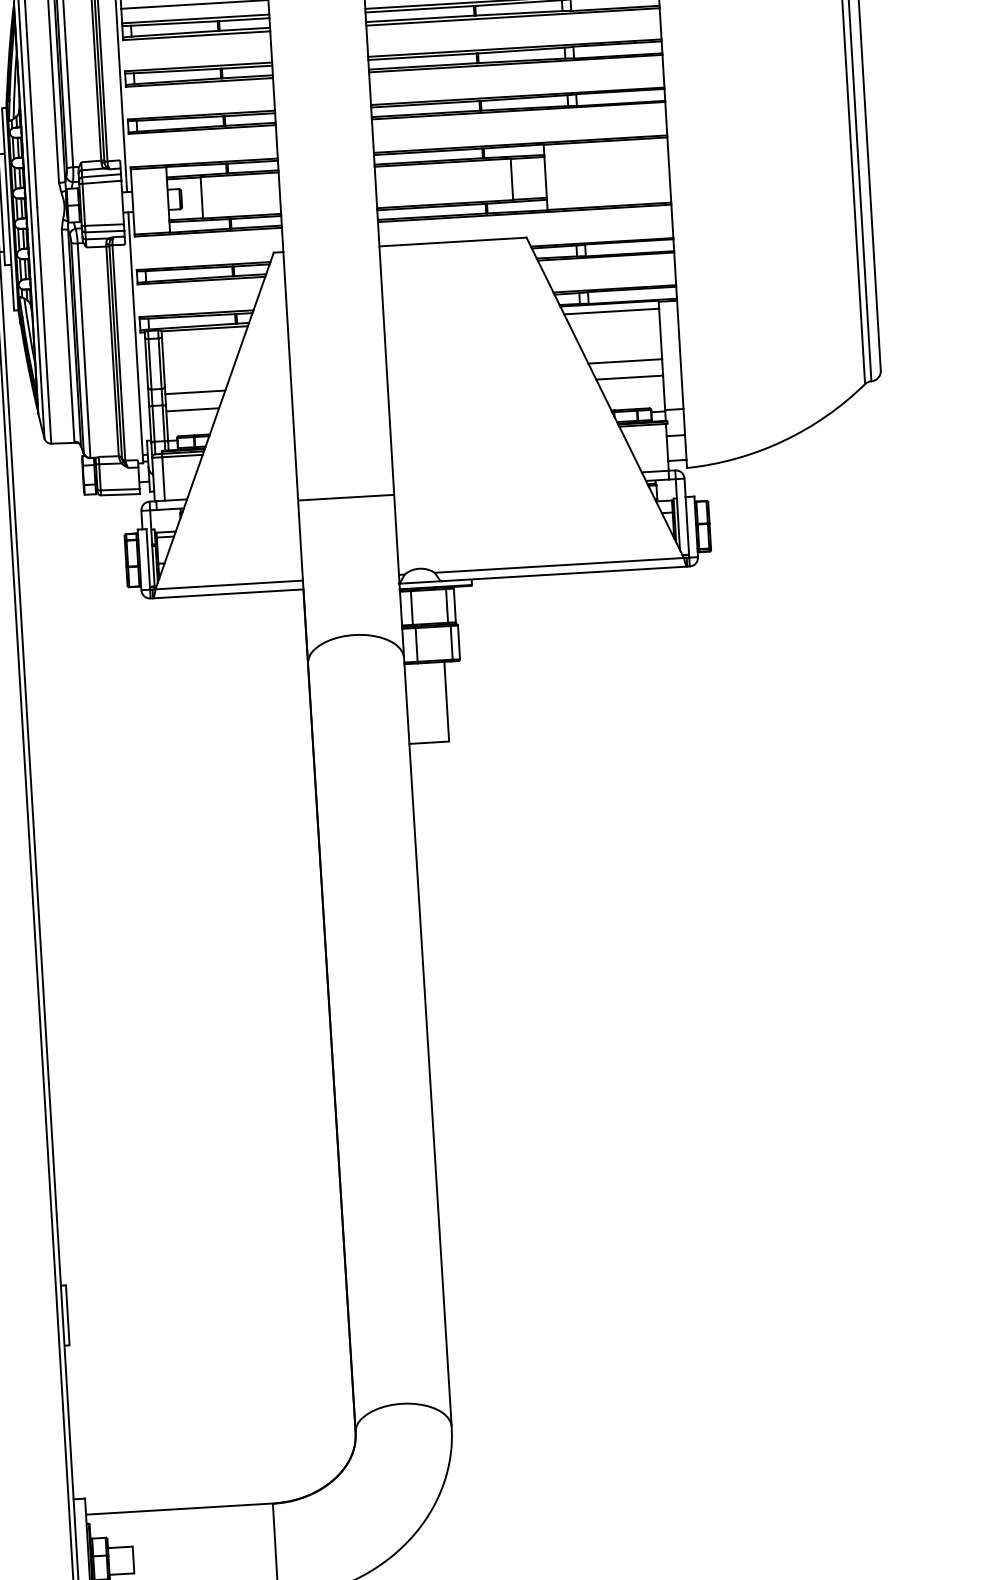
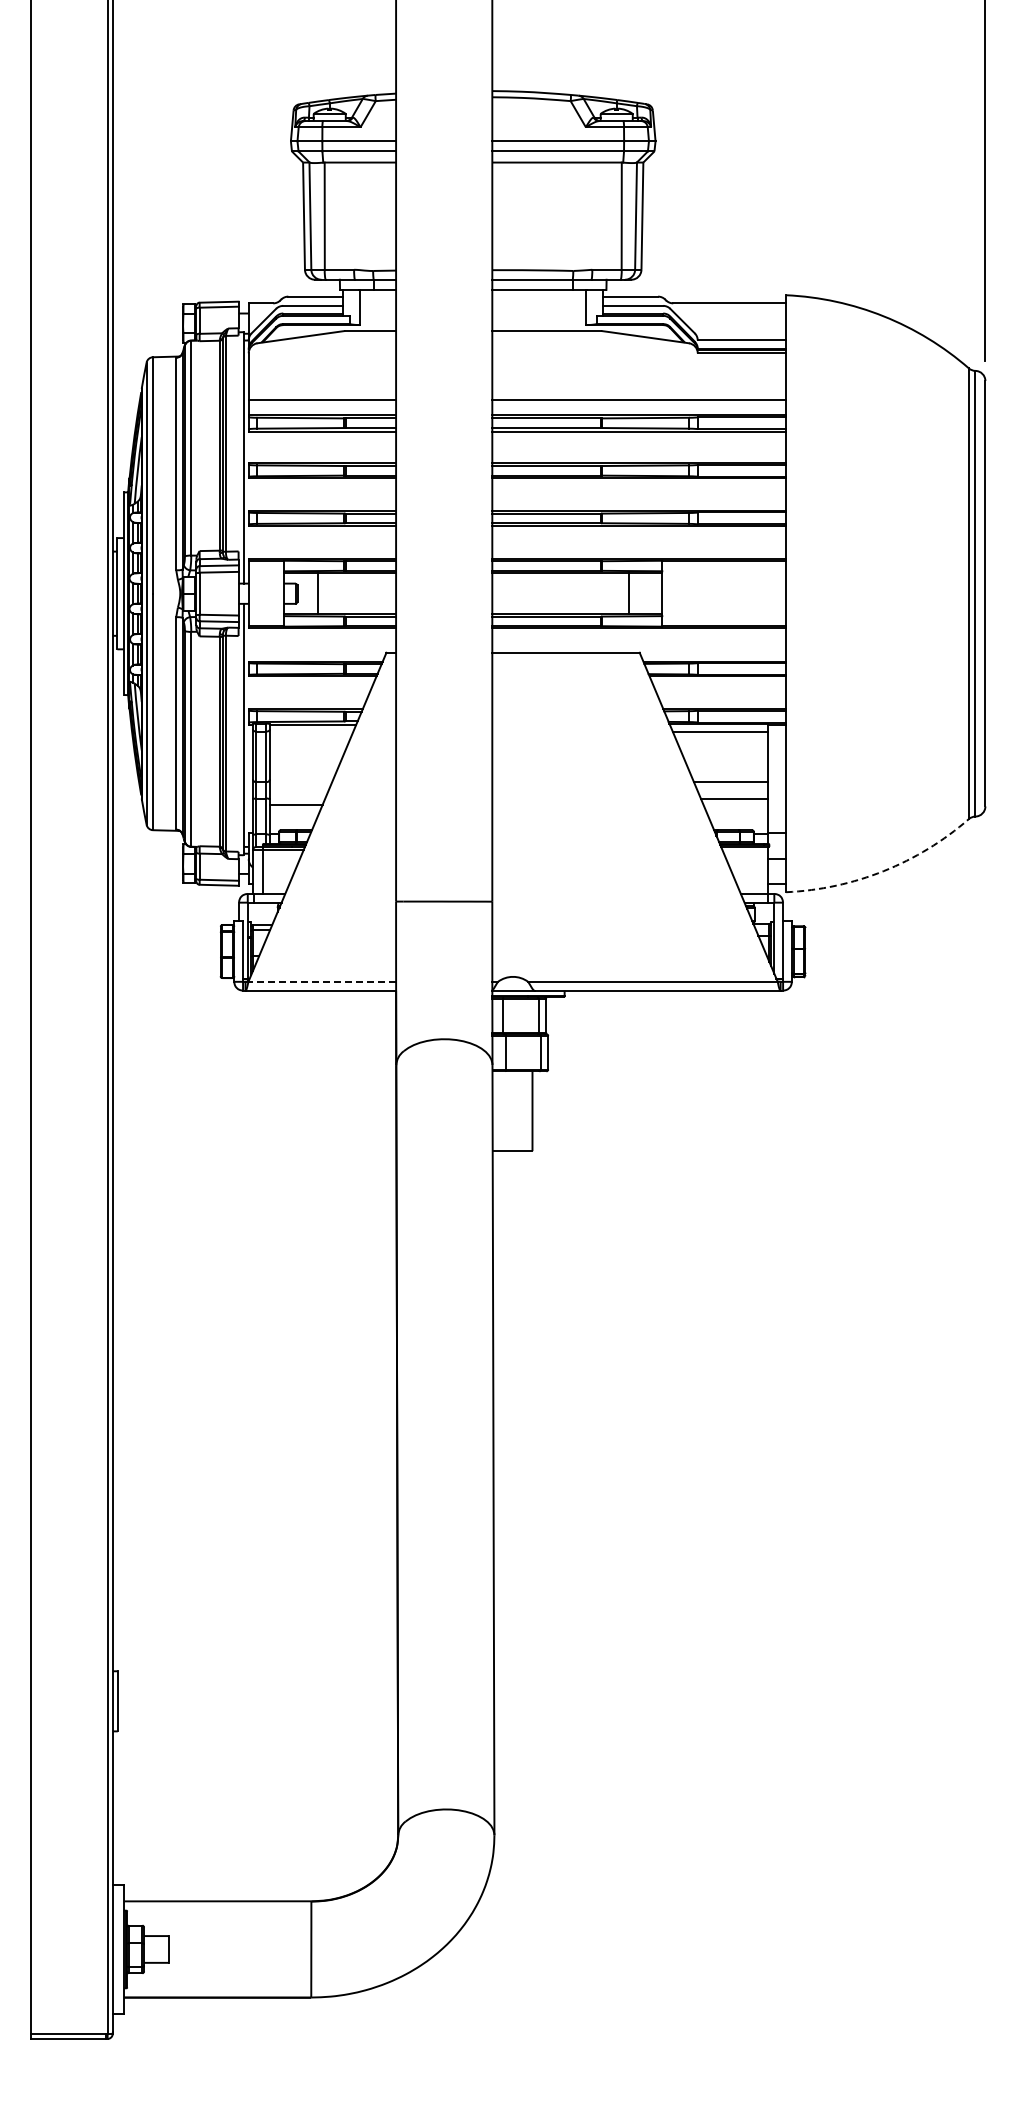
line: (194, 392) -> (299, 787), removed
arc: (782, 441) -> (883, 871), solid -> dashed
line: (229, 584) -> (322, 981), solid -> dashed

